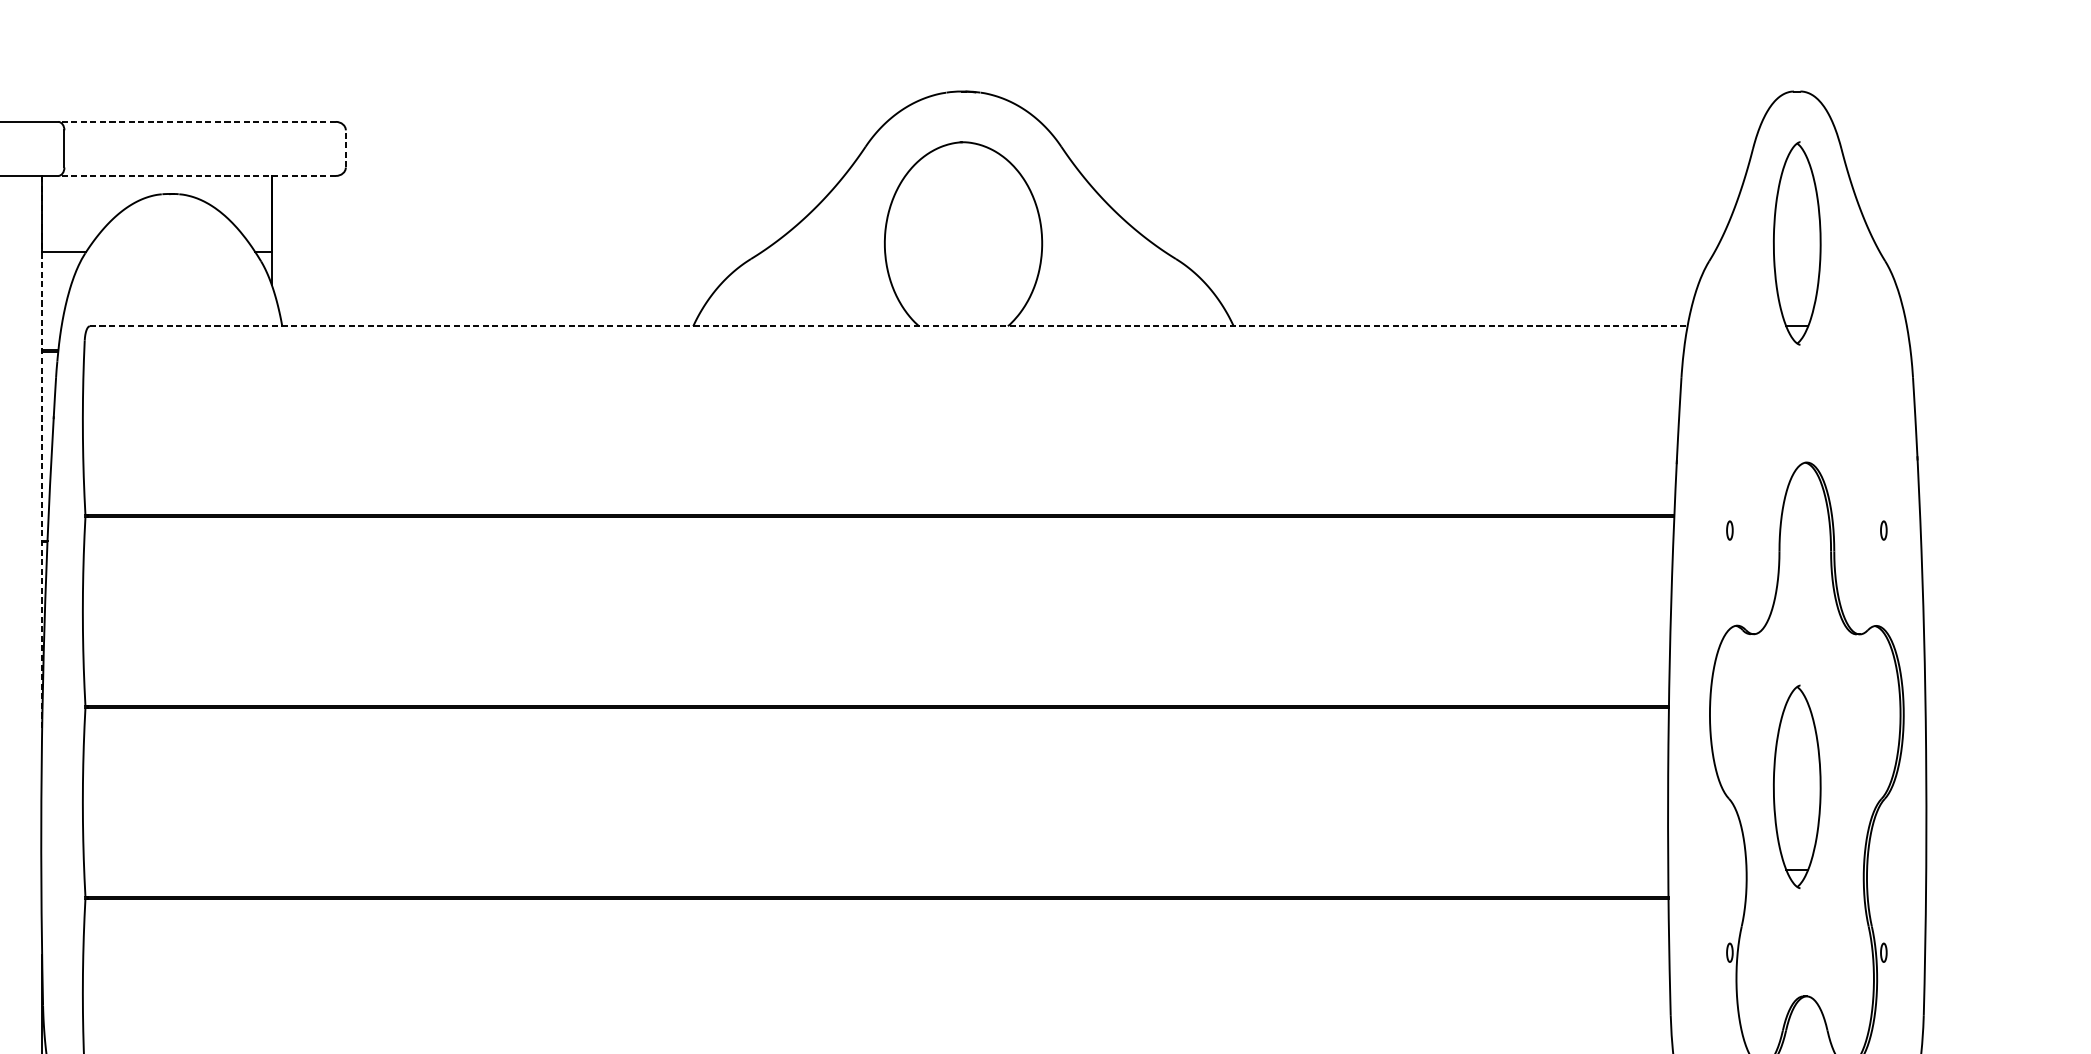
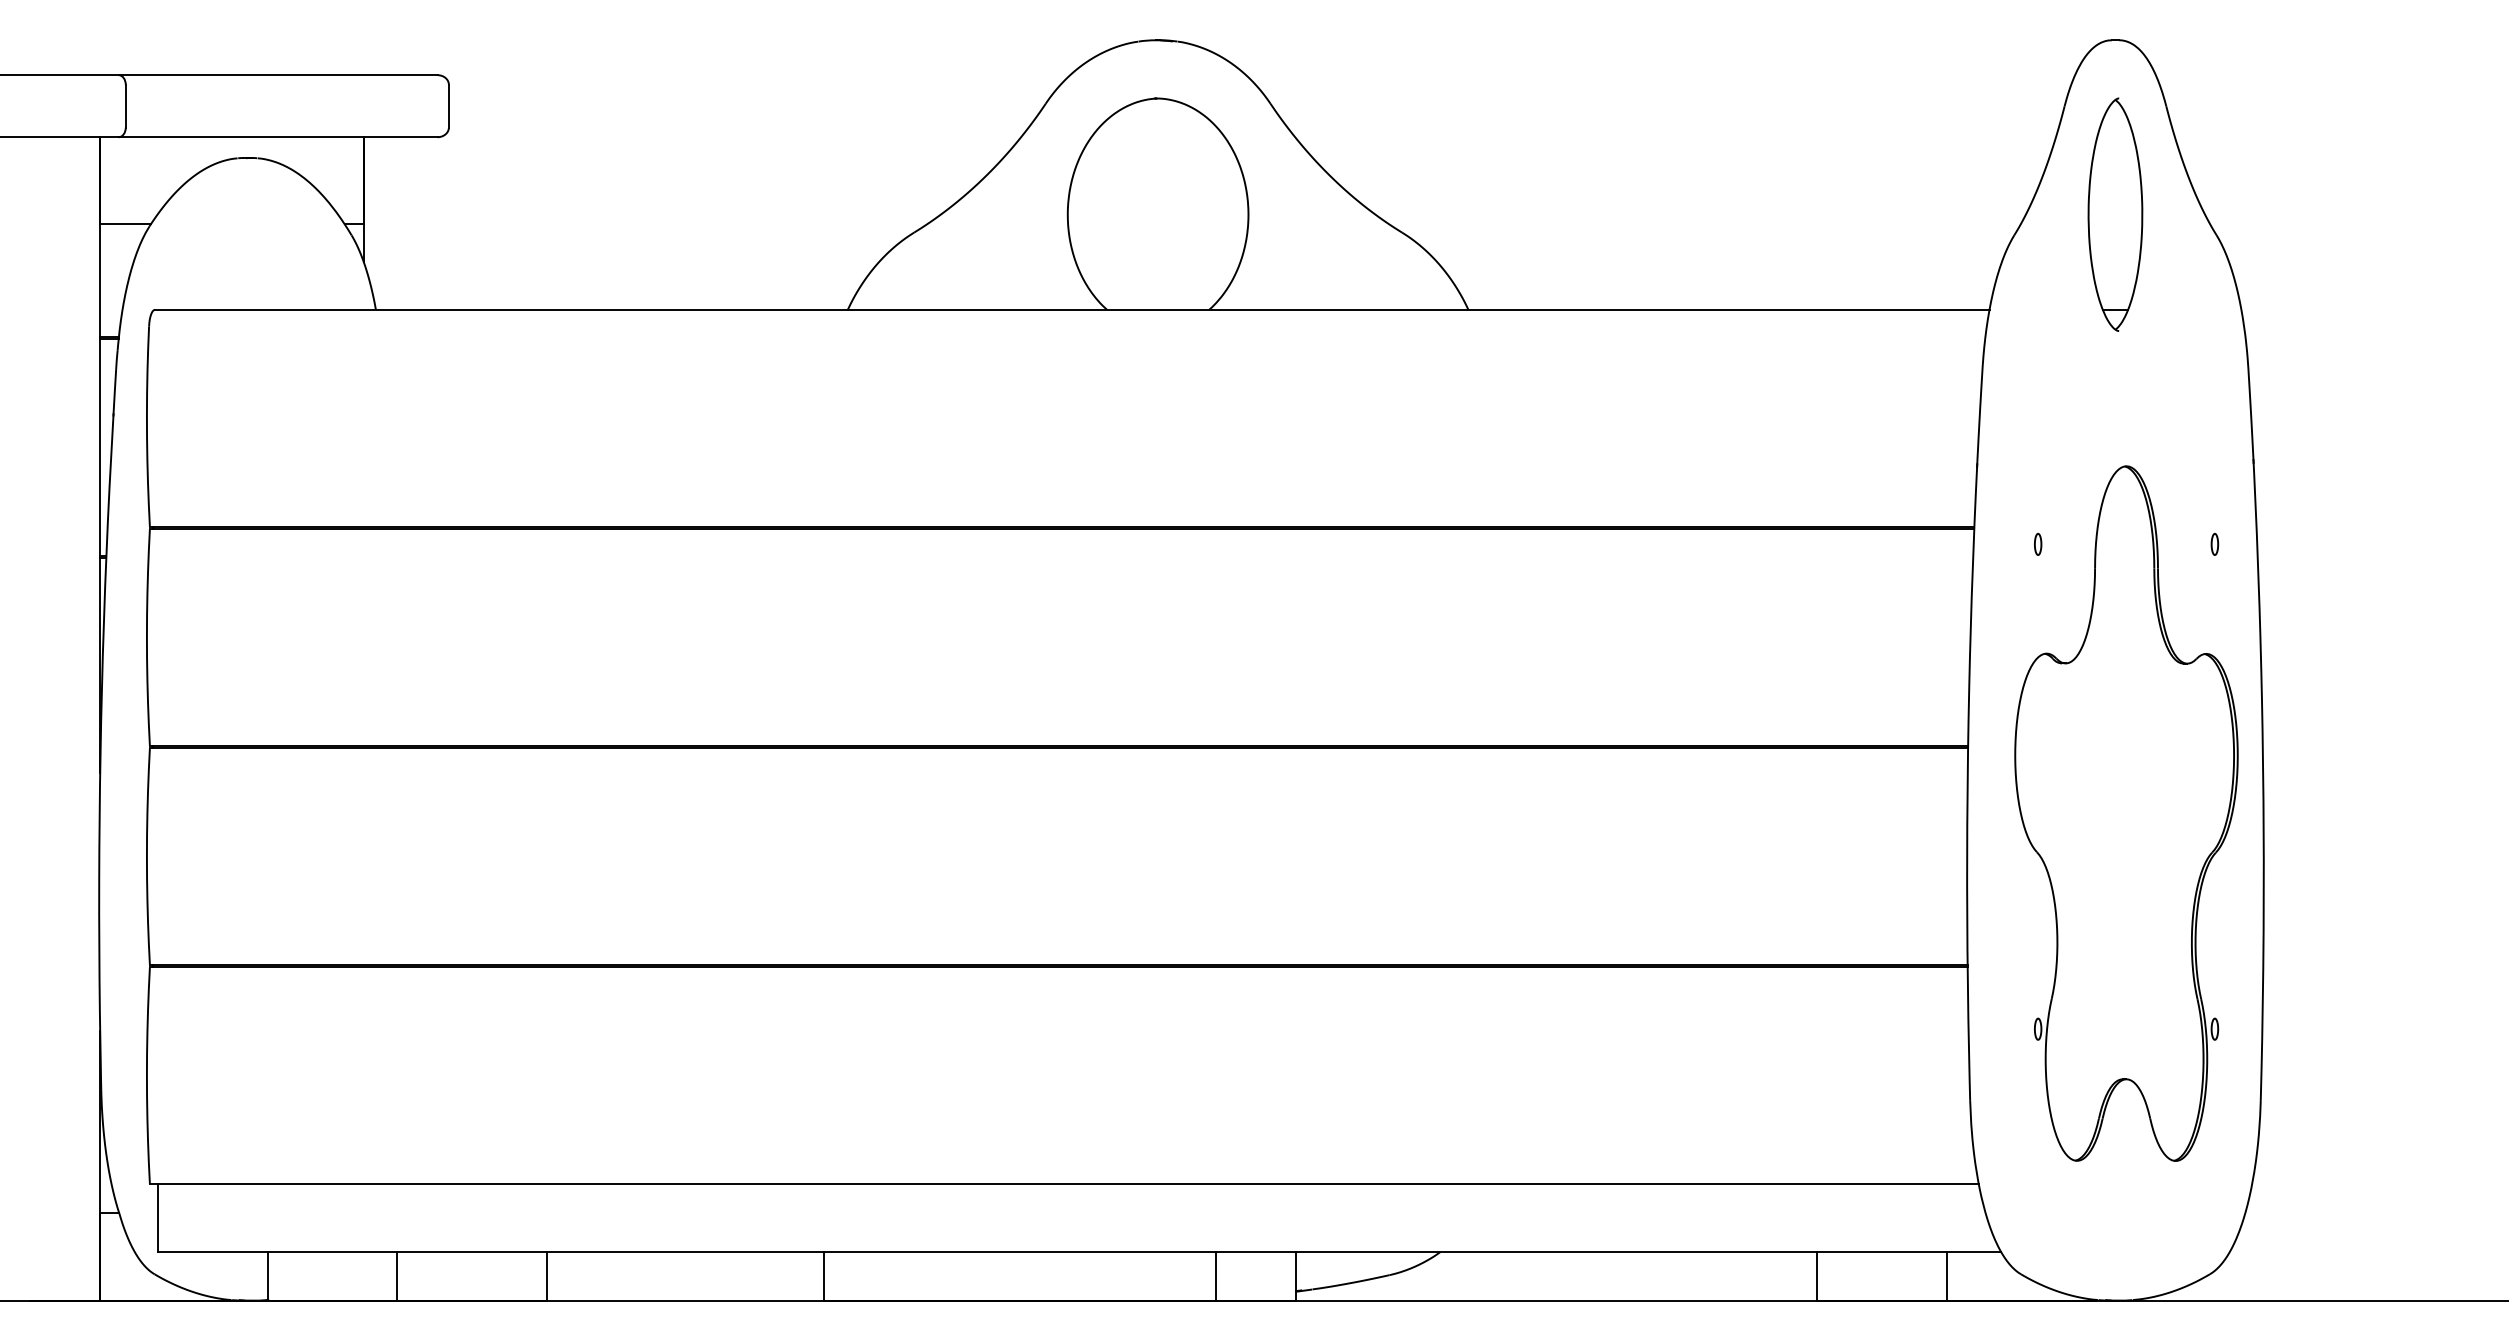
line: (196, 122) -> (277, 75), dashed -> solid
line: (345, 148) -> (448, 105), dashed -> solid
line: (196, 176) -> (277, 137), dashed -> solid
line: (888, 325) -> (1072, 309), dashed -> solid
line: (42, 453) -> (100, 455), dashed -> solid
part: (1797, 786) -> (2115, 838), removed

